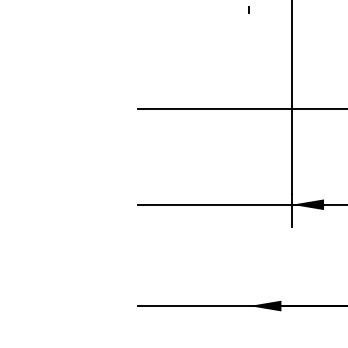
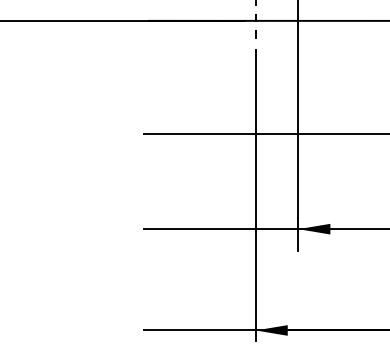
line: (249, 171) -> (255, 195), added

